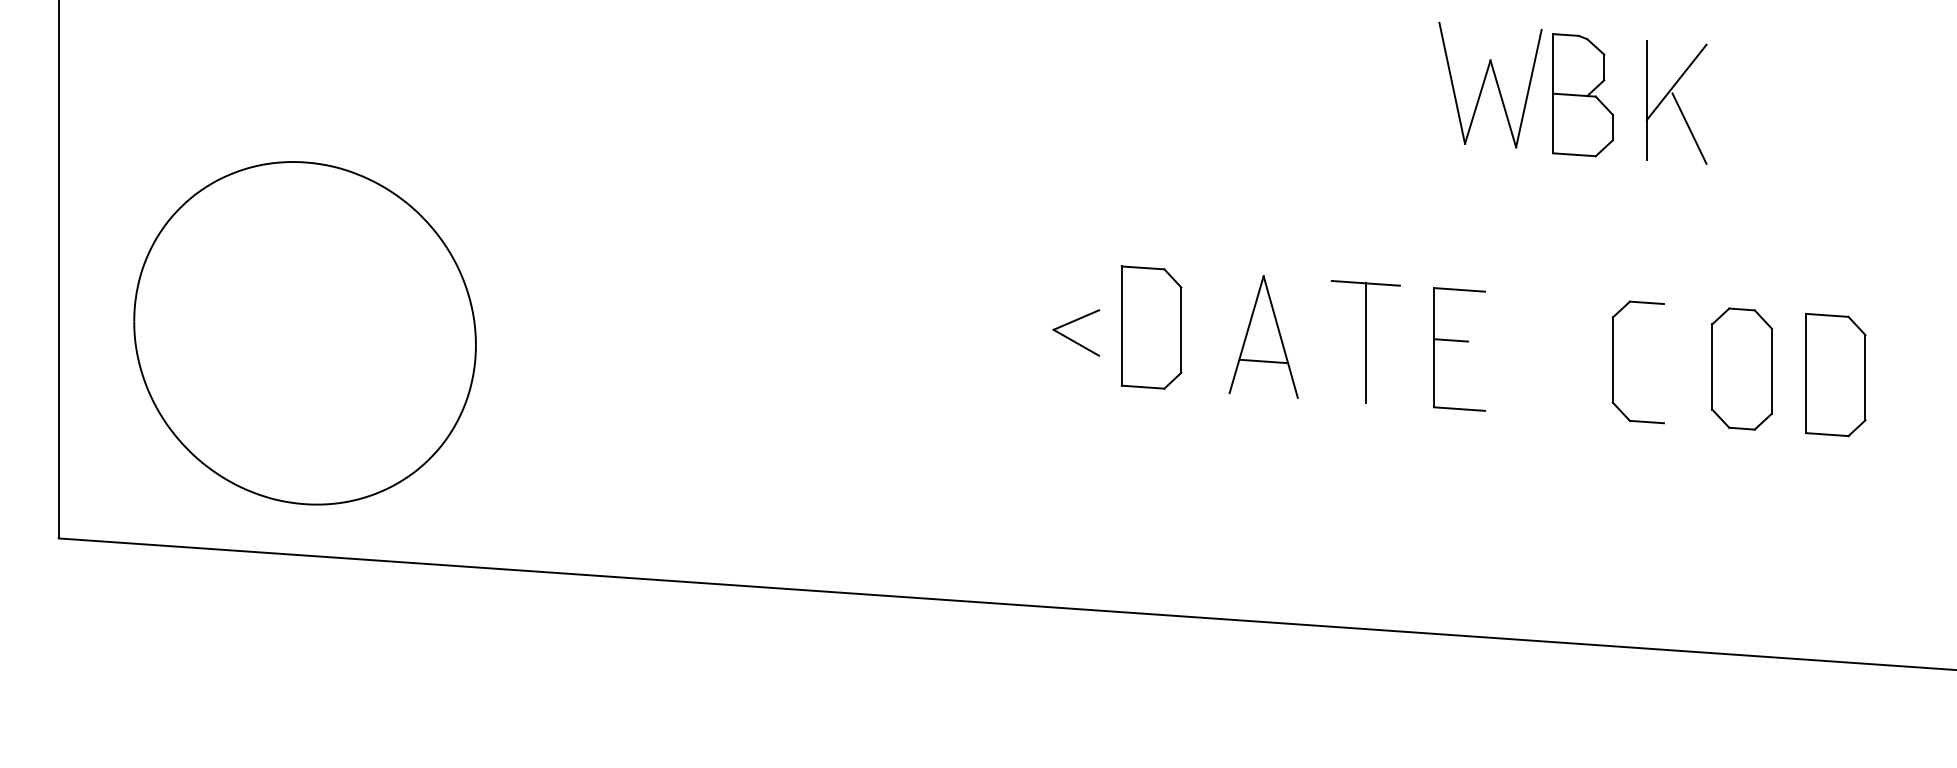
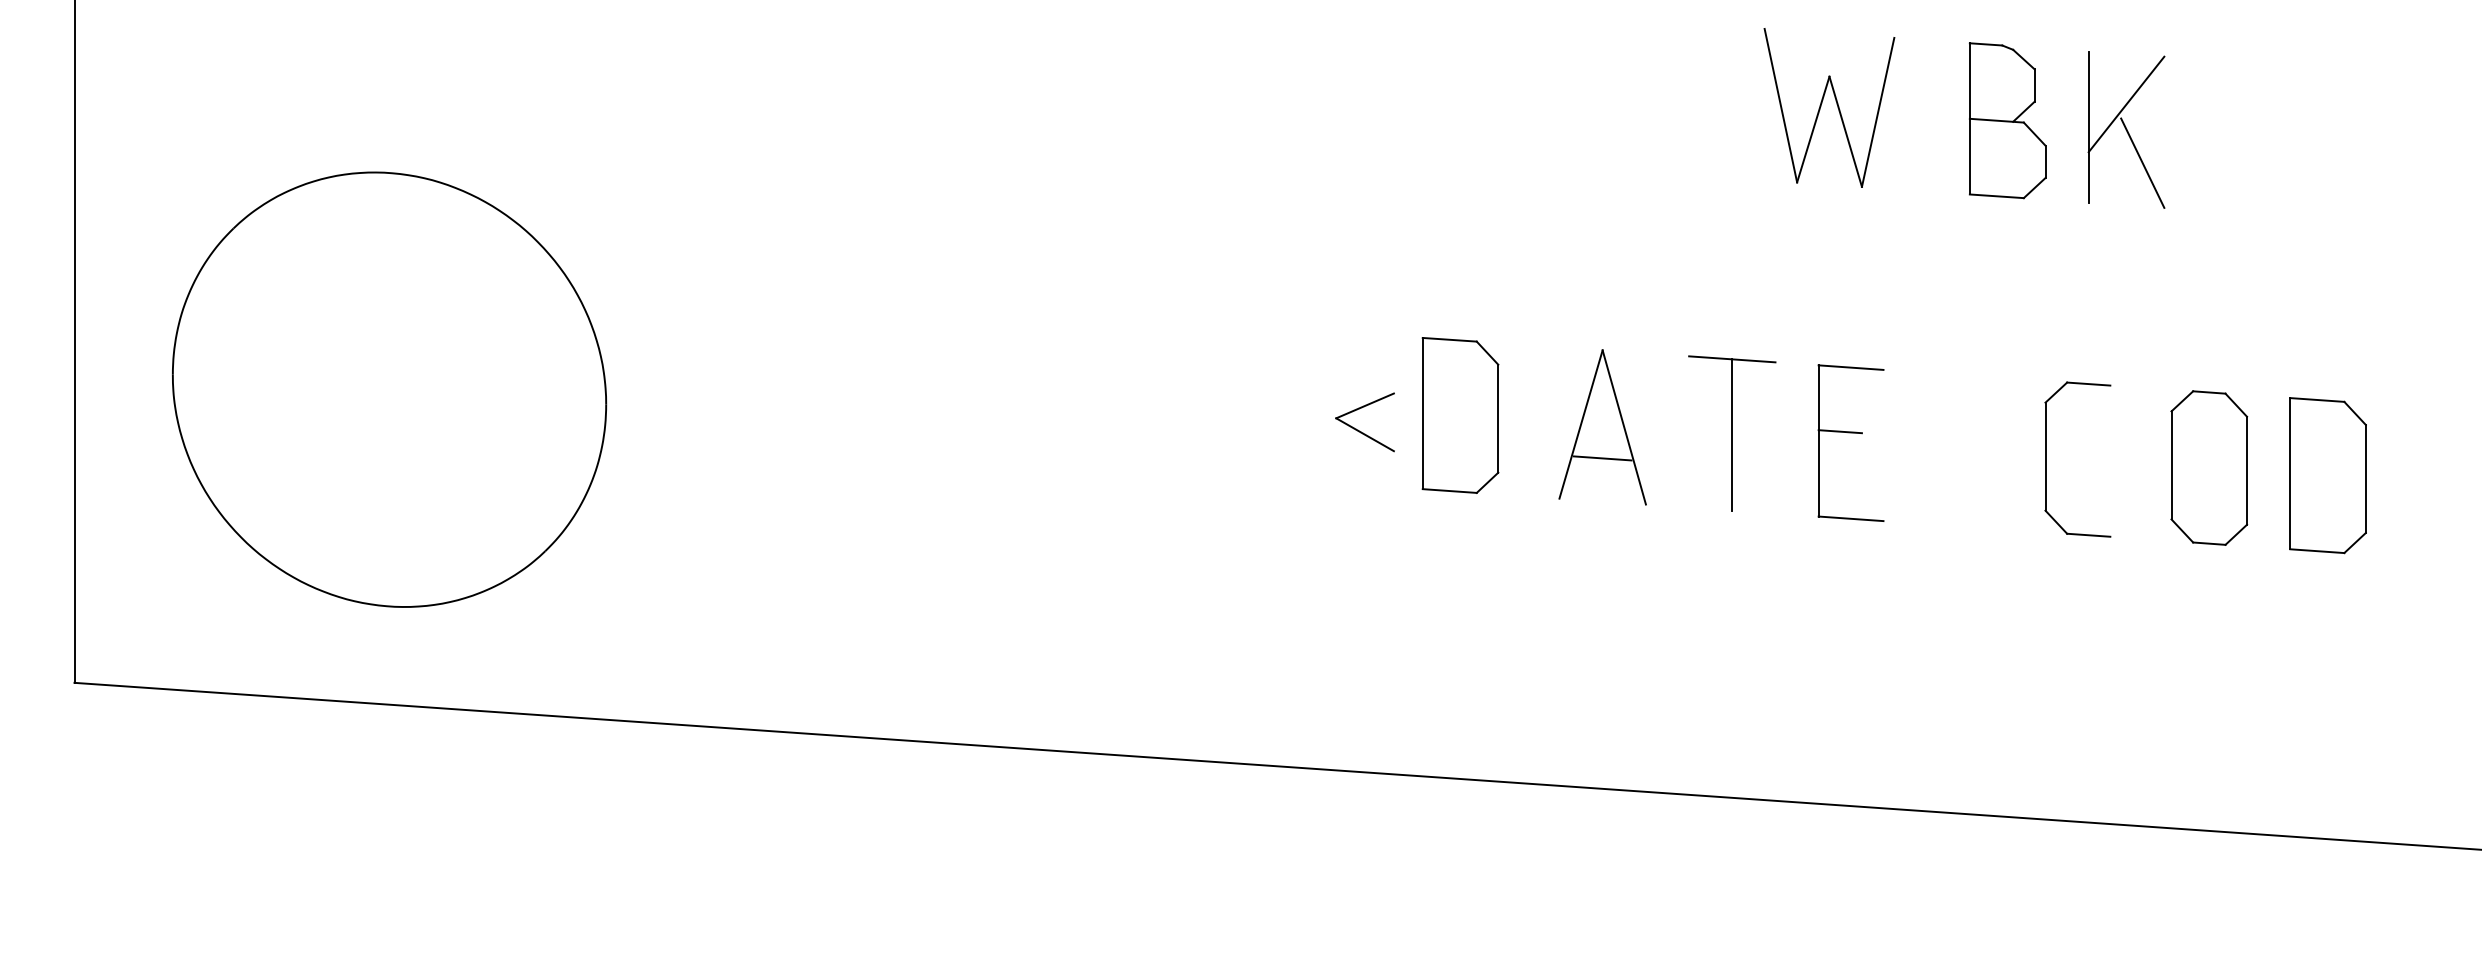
part: (1490, 84) -> (1829, 107), moved
part: (304, 333) -> (388, 389), moved

